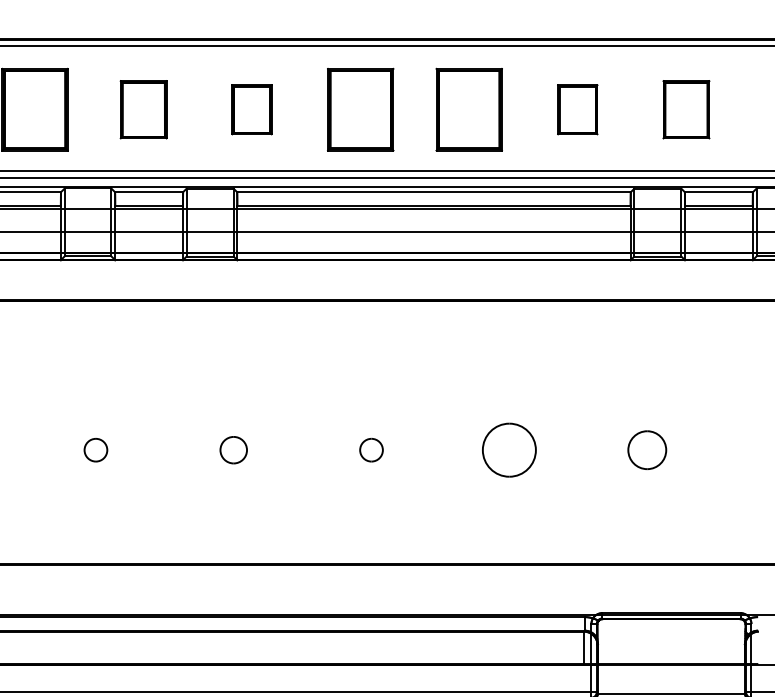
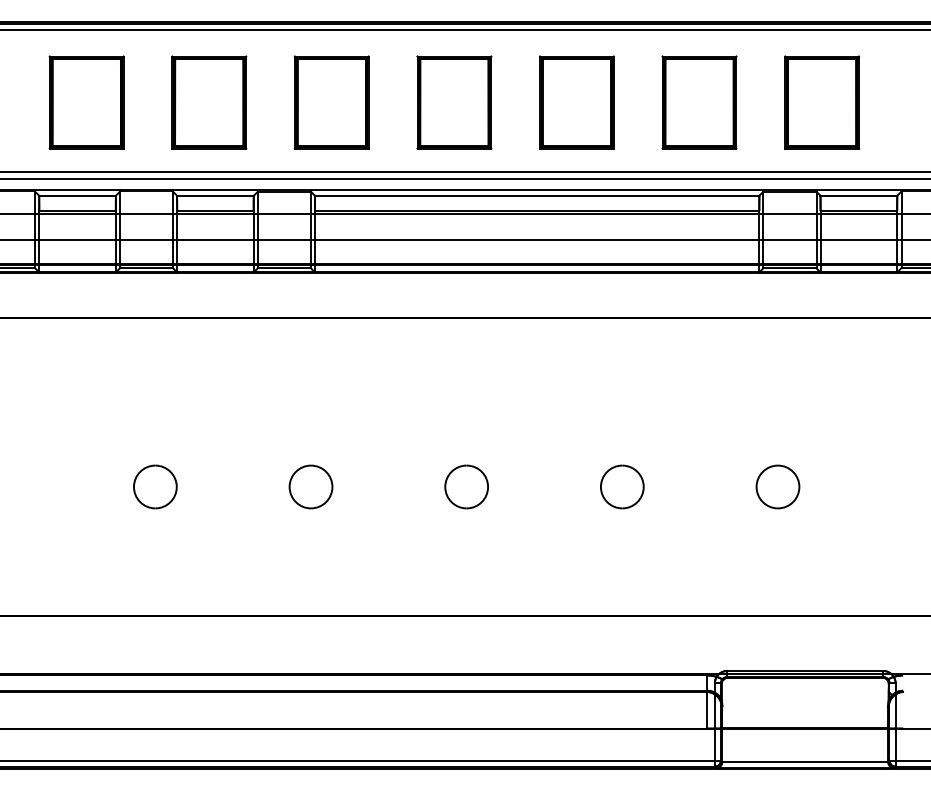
part: (143, 109) -> (209, 102), size x1.43
part: (251, 109) -> (331, 102), size x1.67
part: (577, 109) -> (699, 102), size x1.67
part: (686, 109) -> (822, 102), size x1.43
part: (96, 449) -> (155, 486), size x1.67
part: (233, 449) -> (310, 486), size x1.43
part: (371, 449) -> (466, 486), size x1.67
part: (509, 449) -> (622, 486), size x0.71

